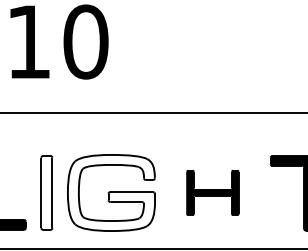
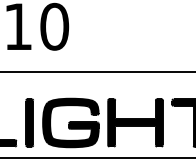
fill: (46, 192) -> (29, 122), added
fill: (110, 192) -> (70, 122), added
part: (212, 192) -> (135, 122), size x1.67

